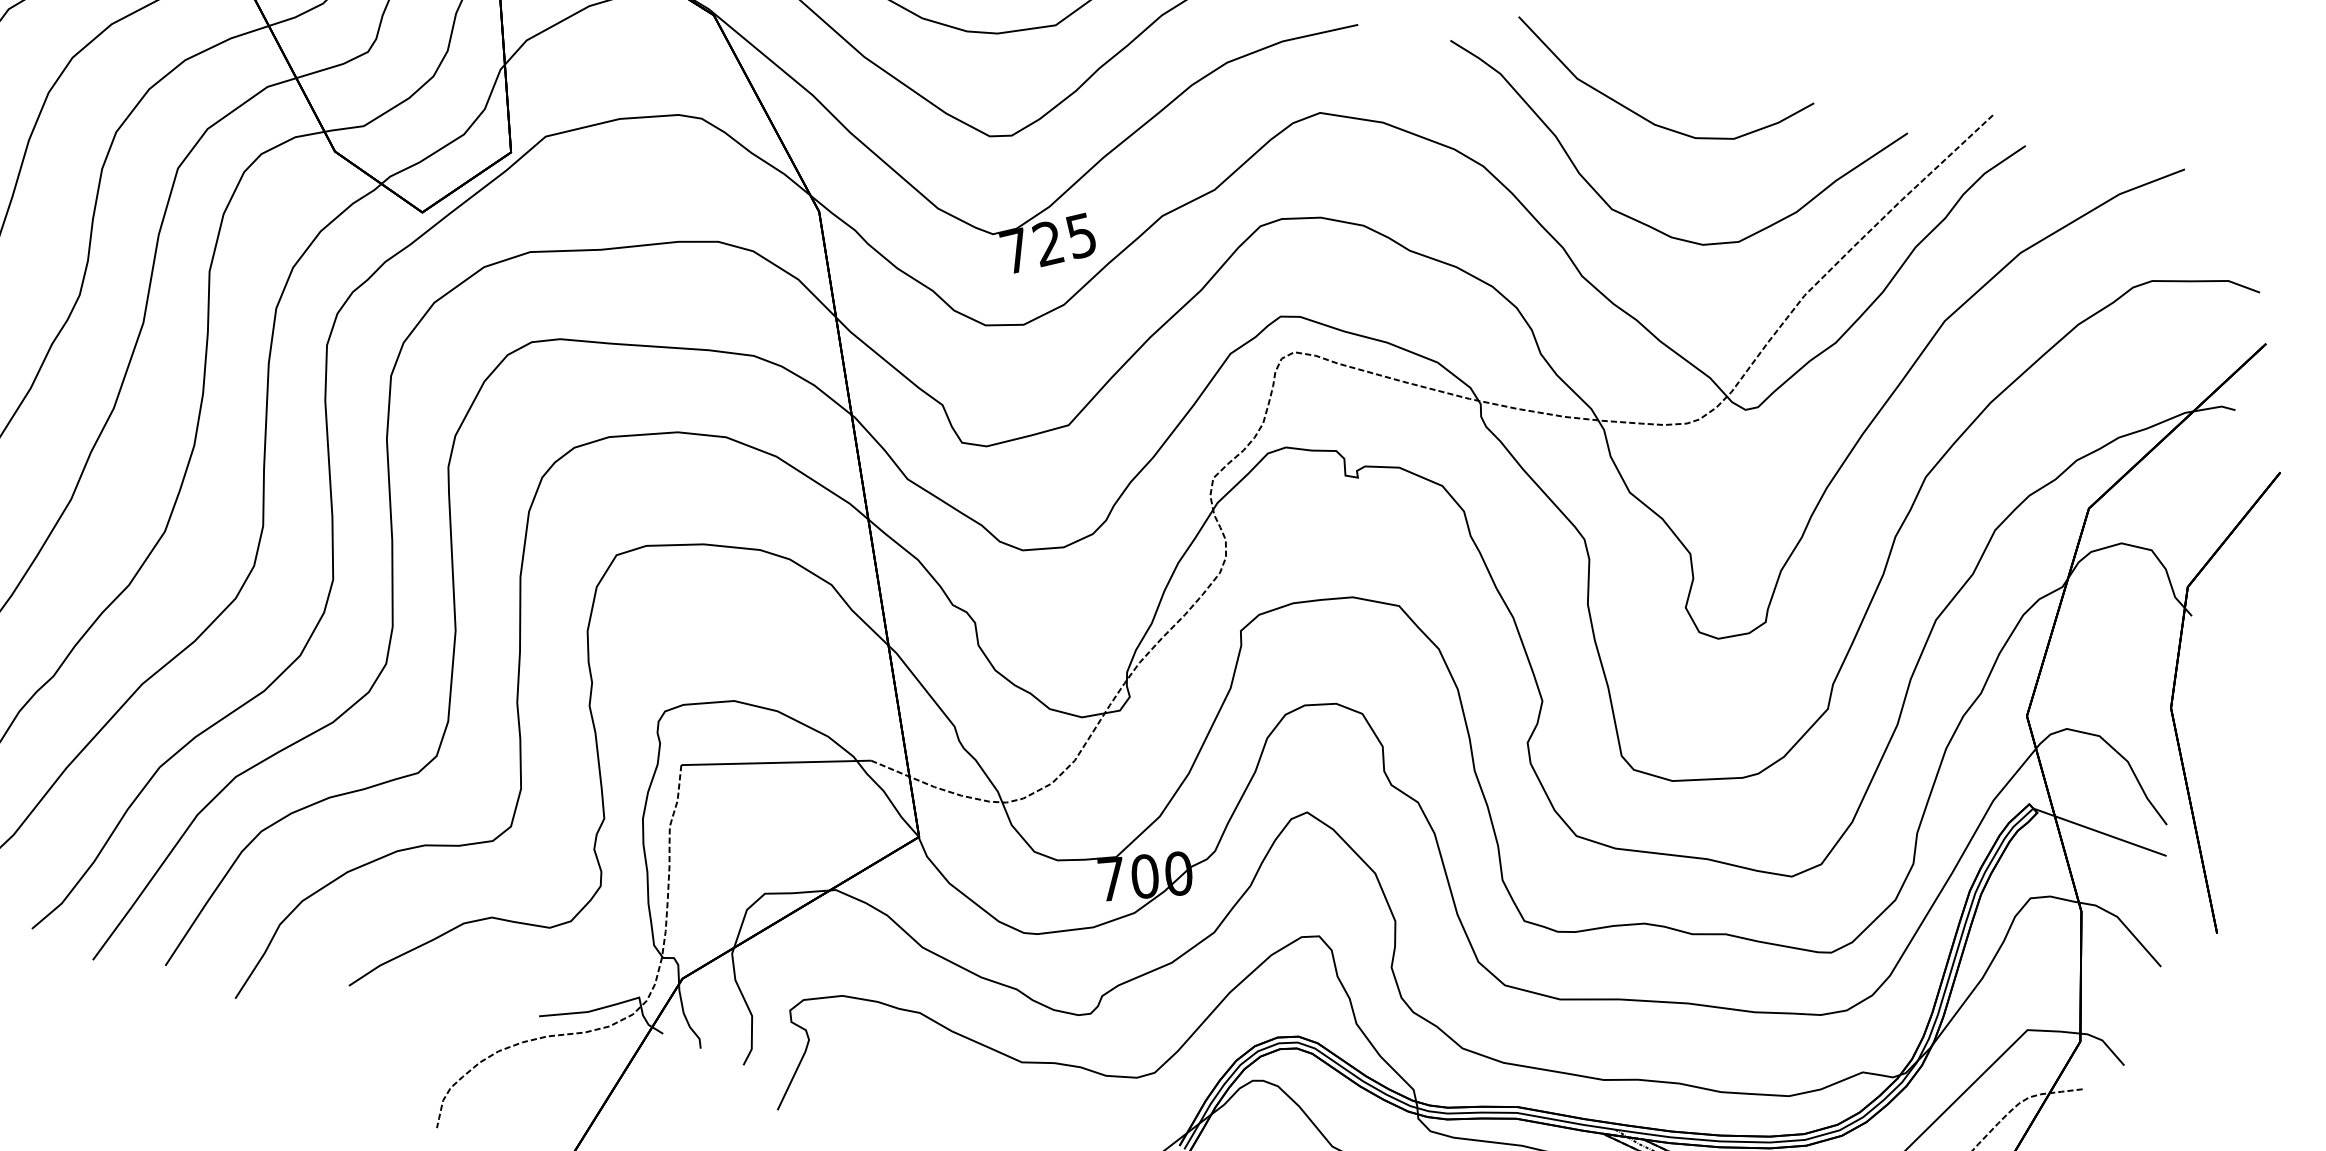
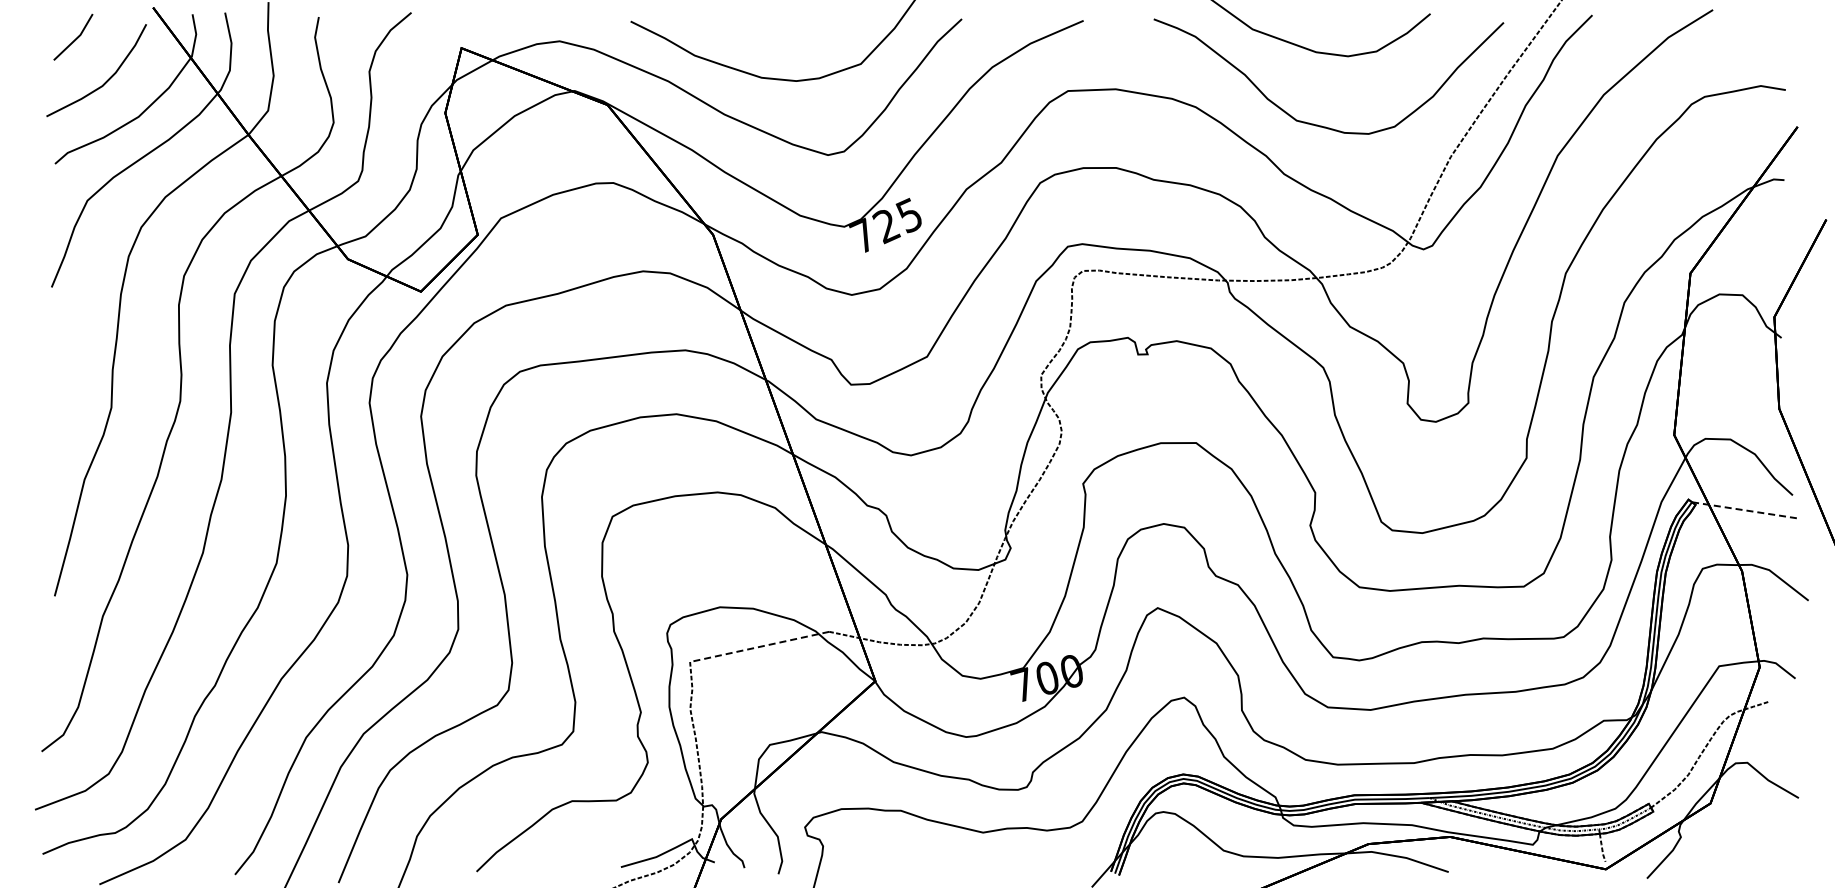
line: (775, 763) -> (759, 647), solid -> dashed
line: (2101, 832) -> (1745, 510), solid -> dashed

